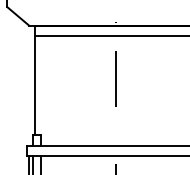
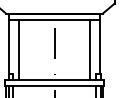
line: (50, 90) -> (18, 49), added
line: (181, 90) -> (90, 49), added

